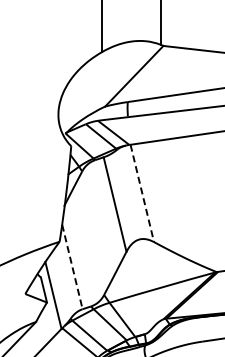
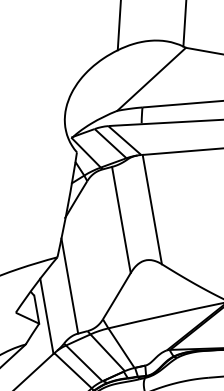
line: (142, 193) -> (152, 209), dashed -> solid
line: (72, 267) -> (69, 286), dashed -> solid

